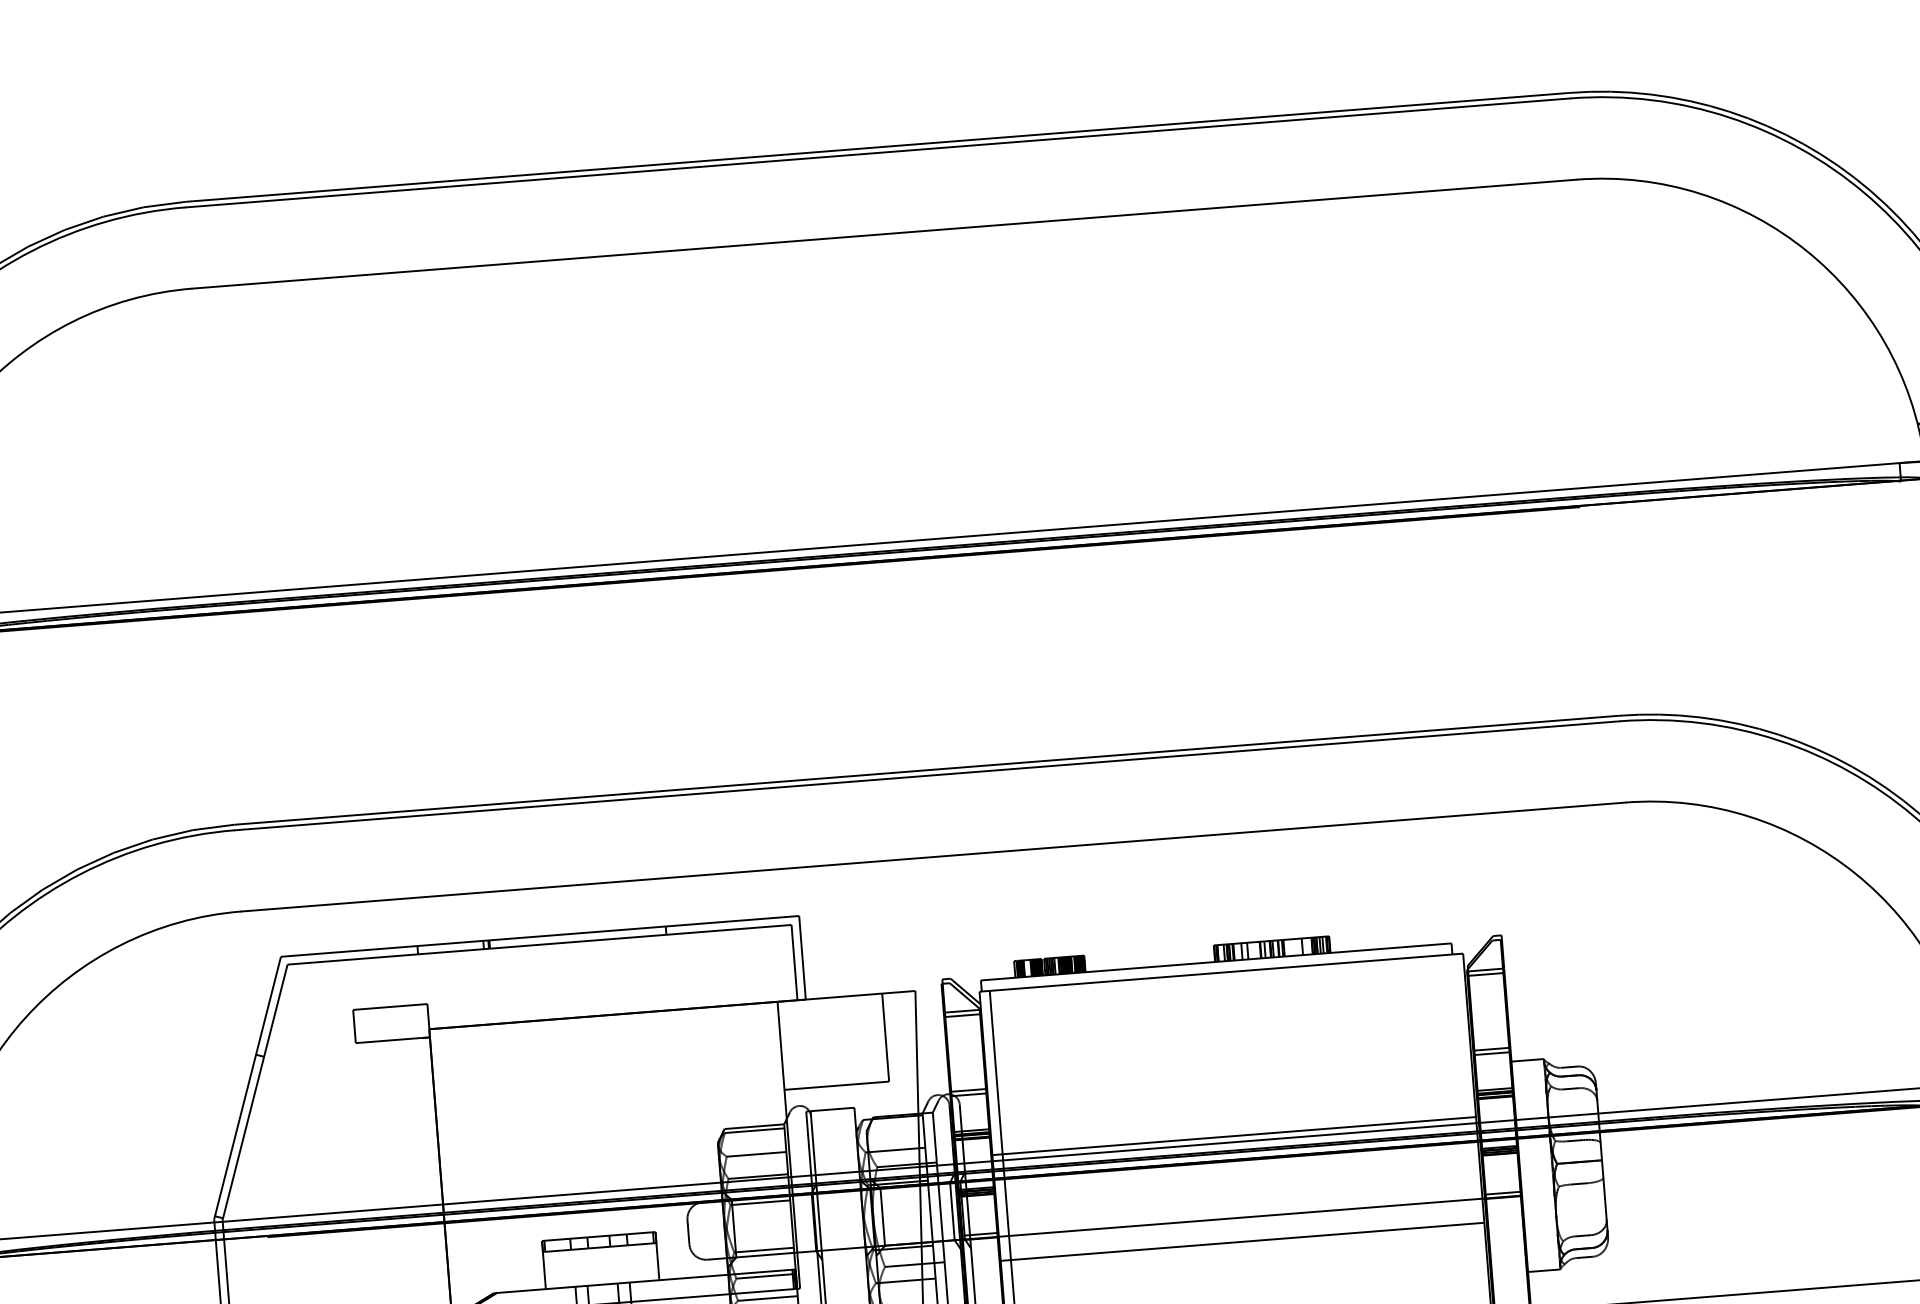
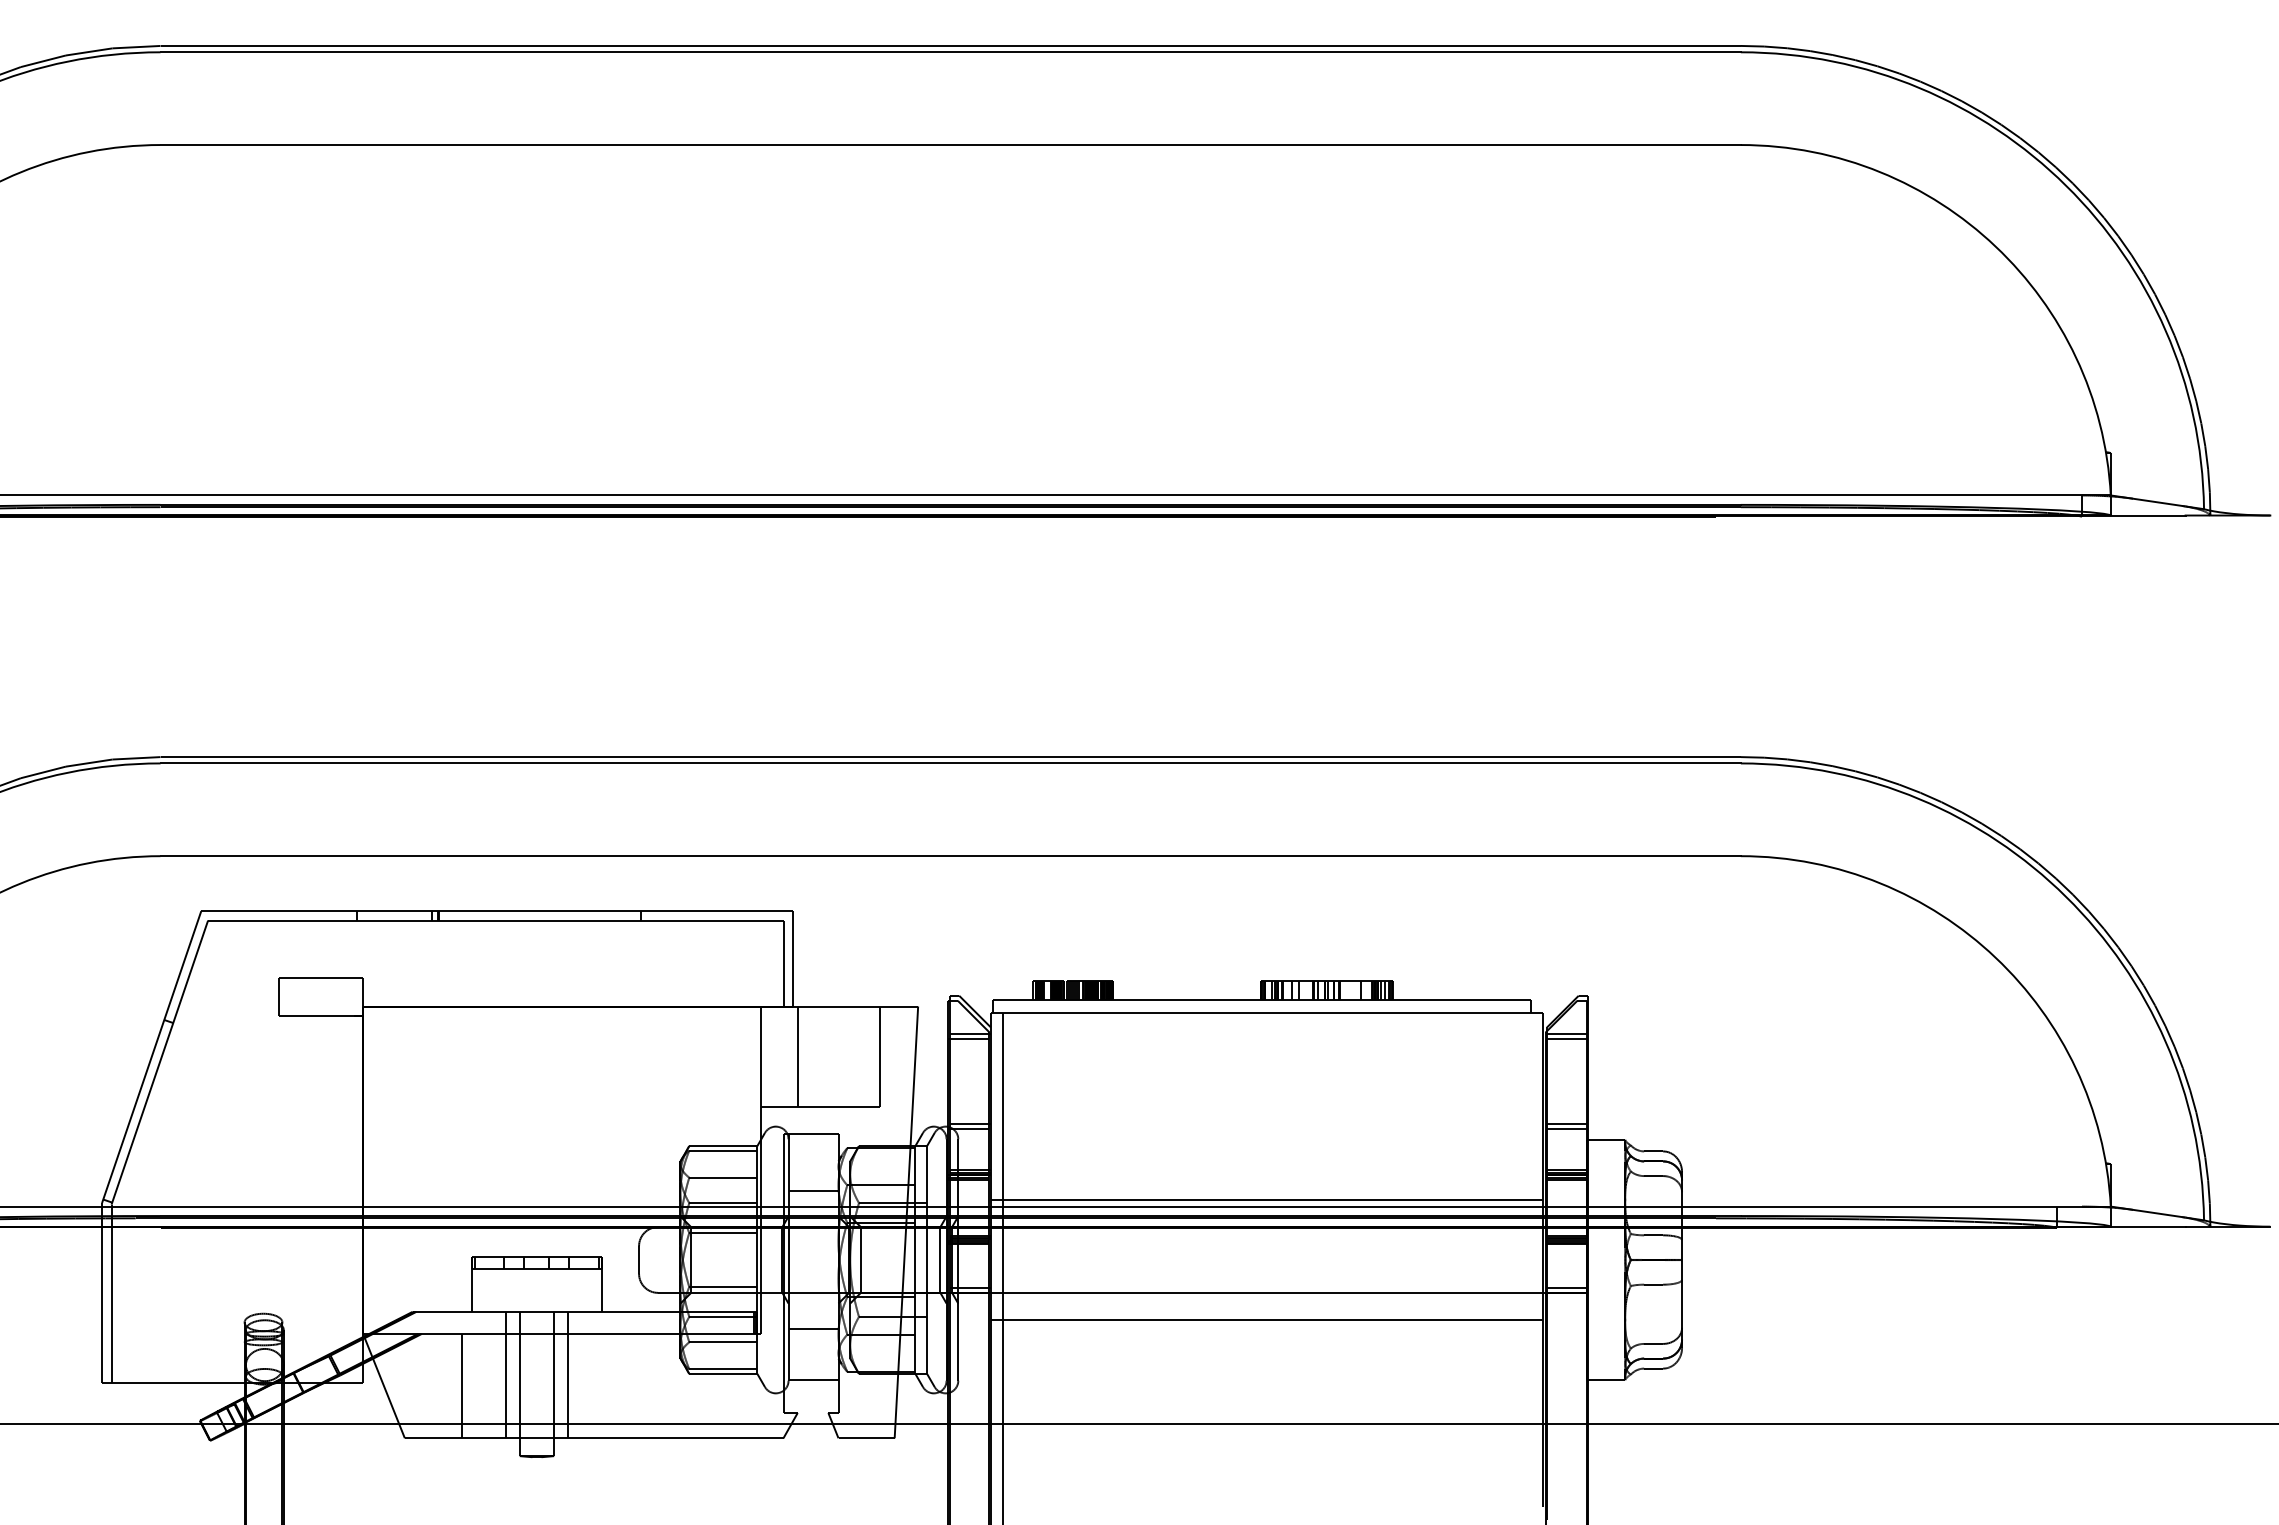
line: (813, 1043) -> (797, 1056), added
line: (836, 1160) -> (813, 1191), added
line: (845, 1280) -> (813, 1328), added

